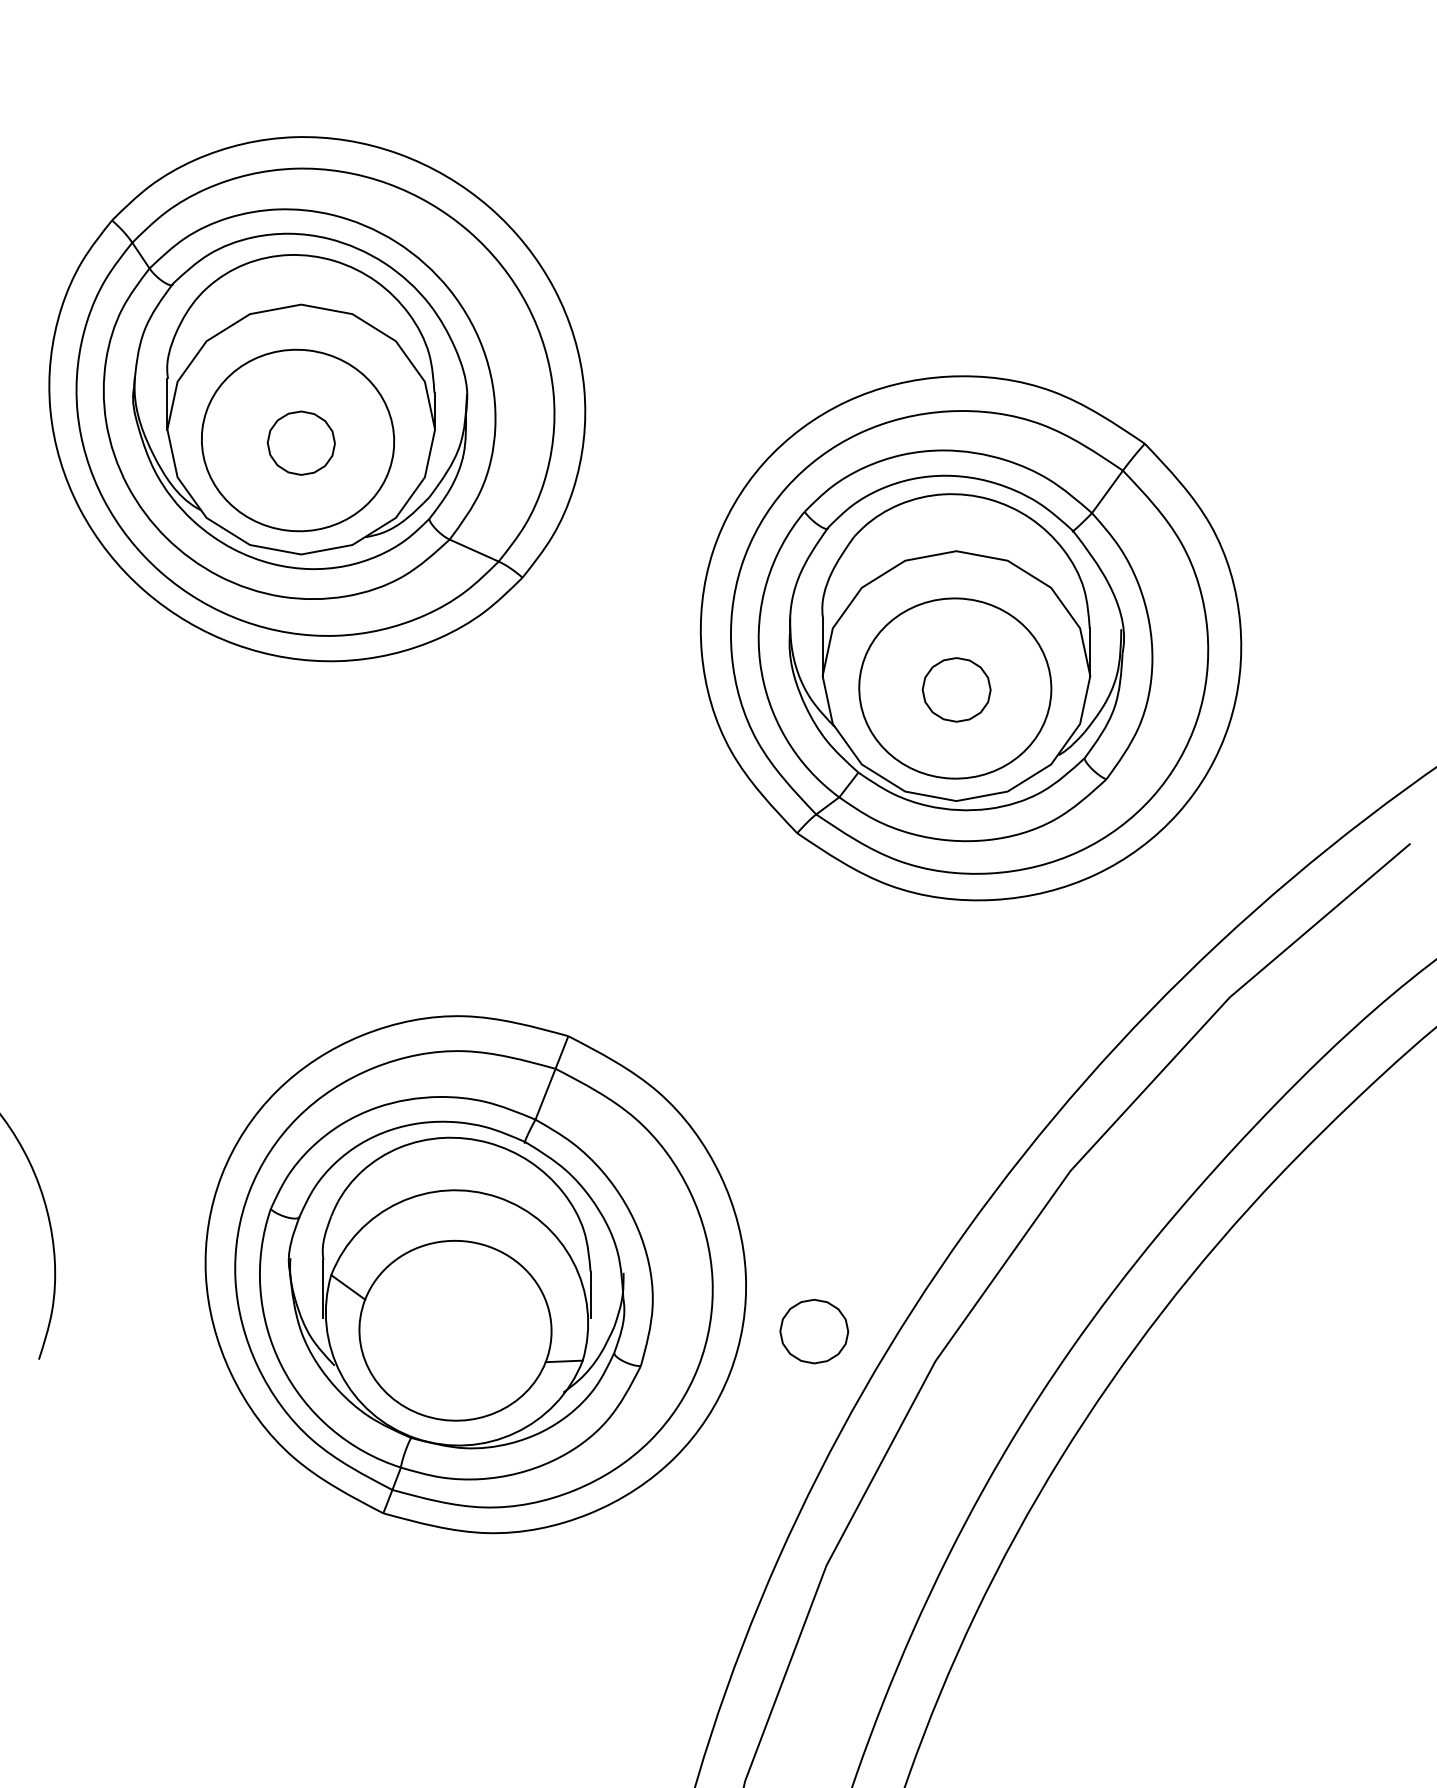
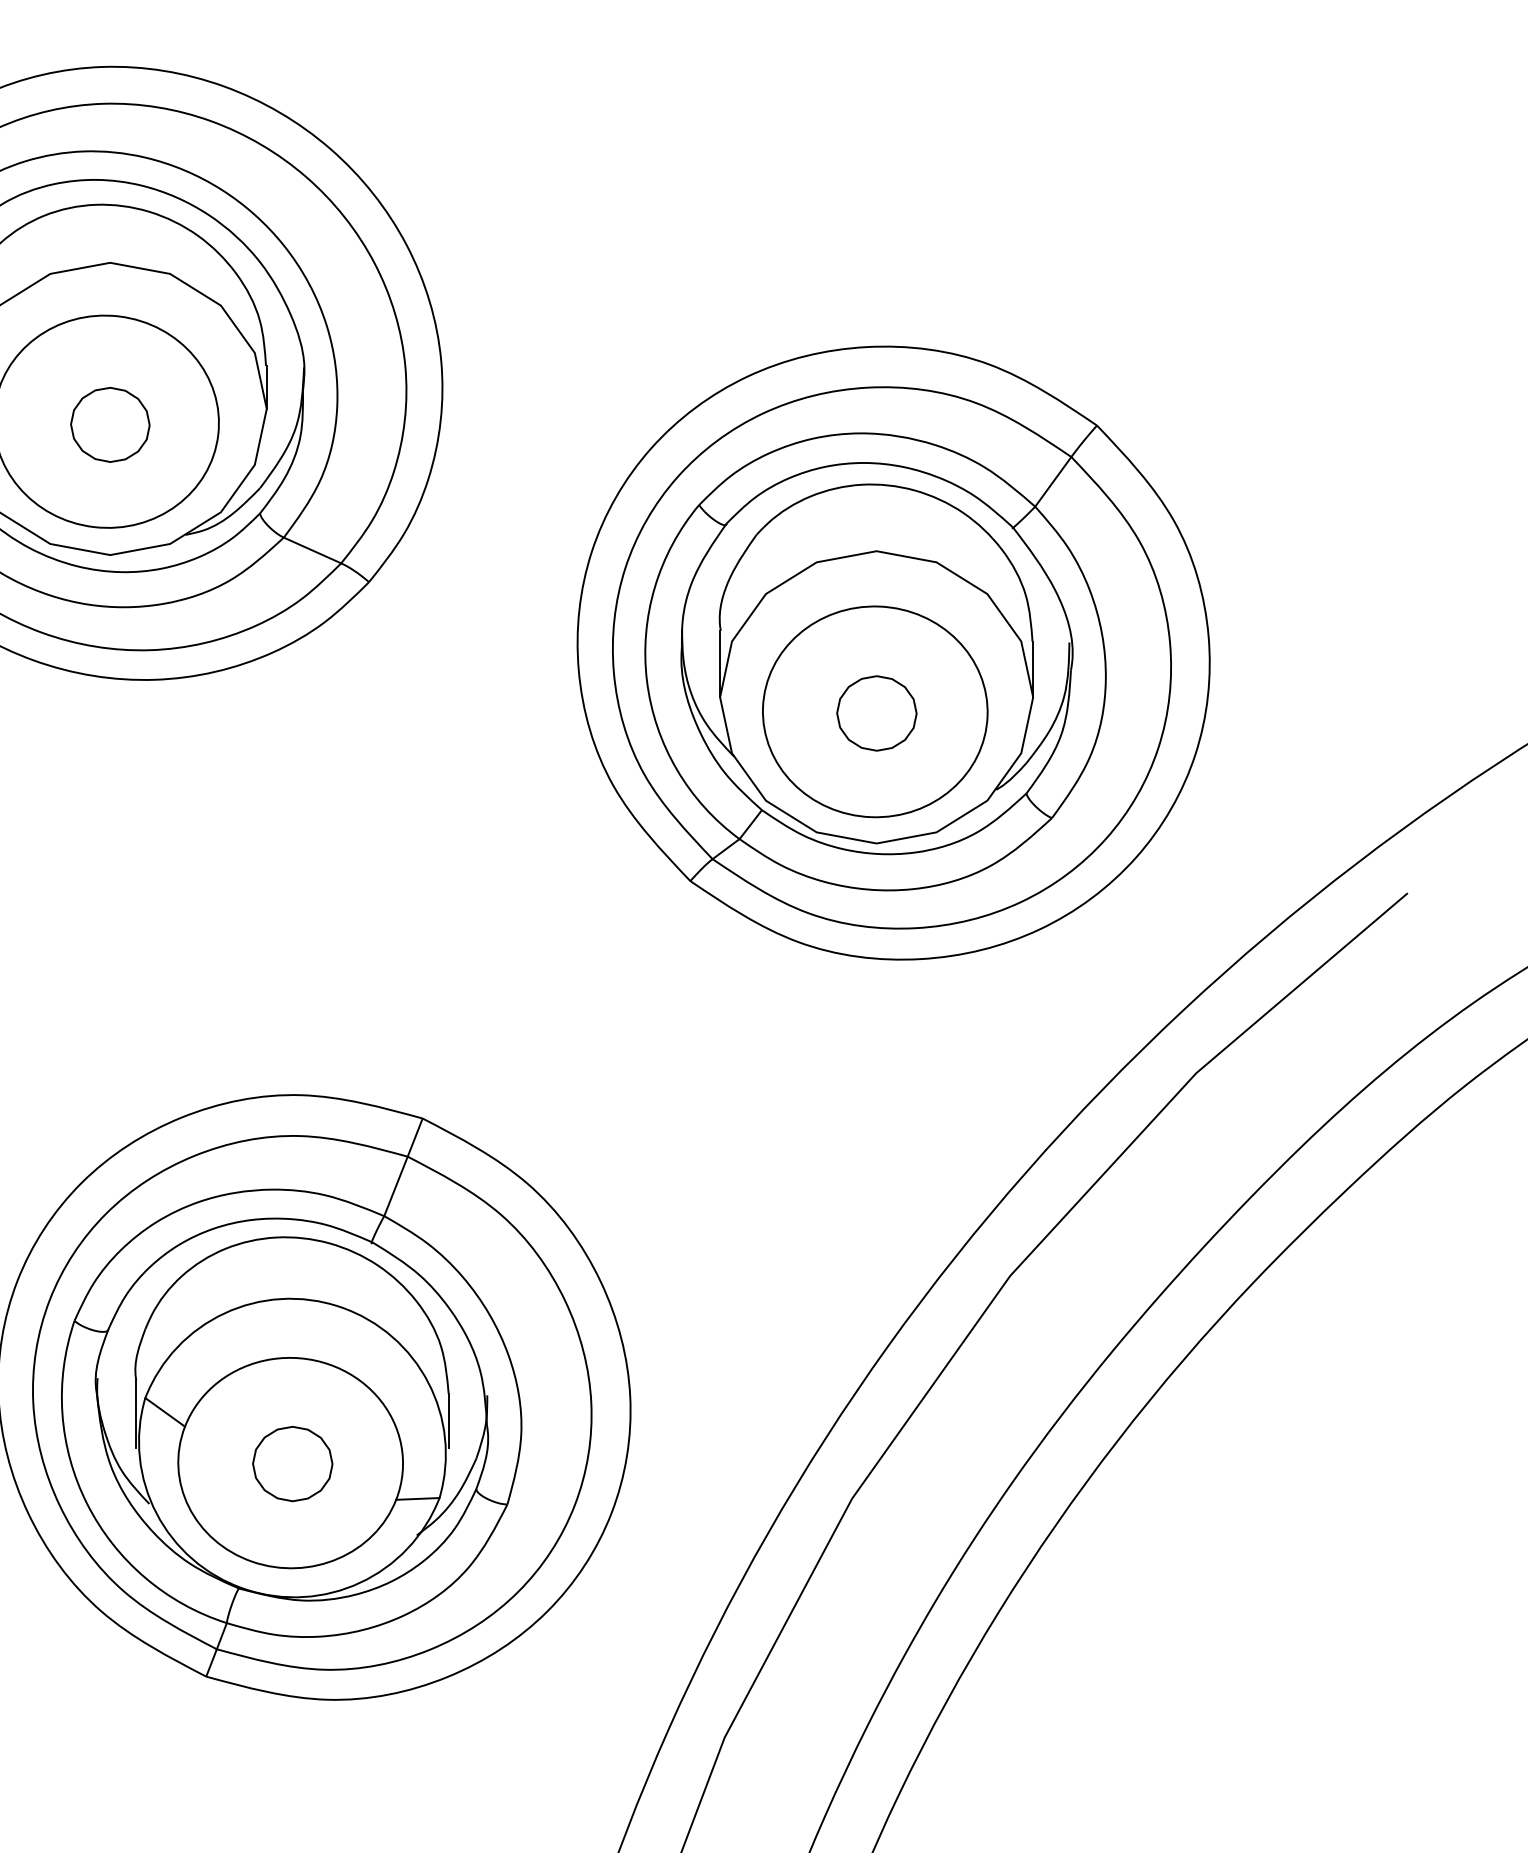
part: (814, 1331) -> (292, 1463), moved

